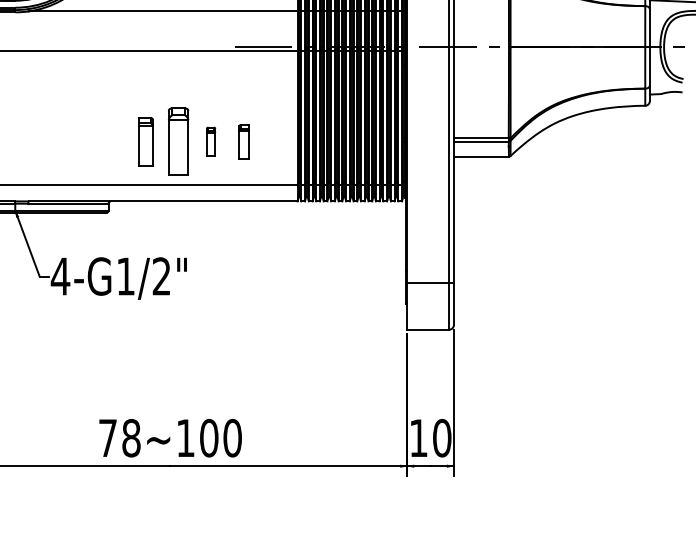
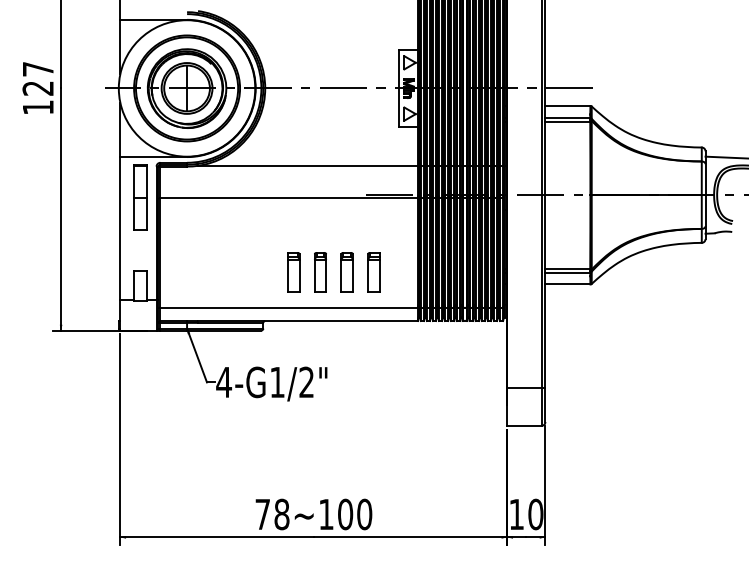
part: (178, 142) -> (320, 272), size x0.71
part: (210, 142) -> (346, 272), size x1.67
part: (243, 142) -> (373, 272), size x1.43

